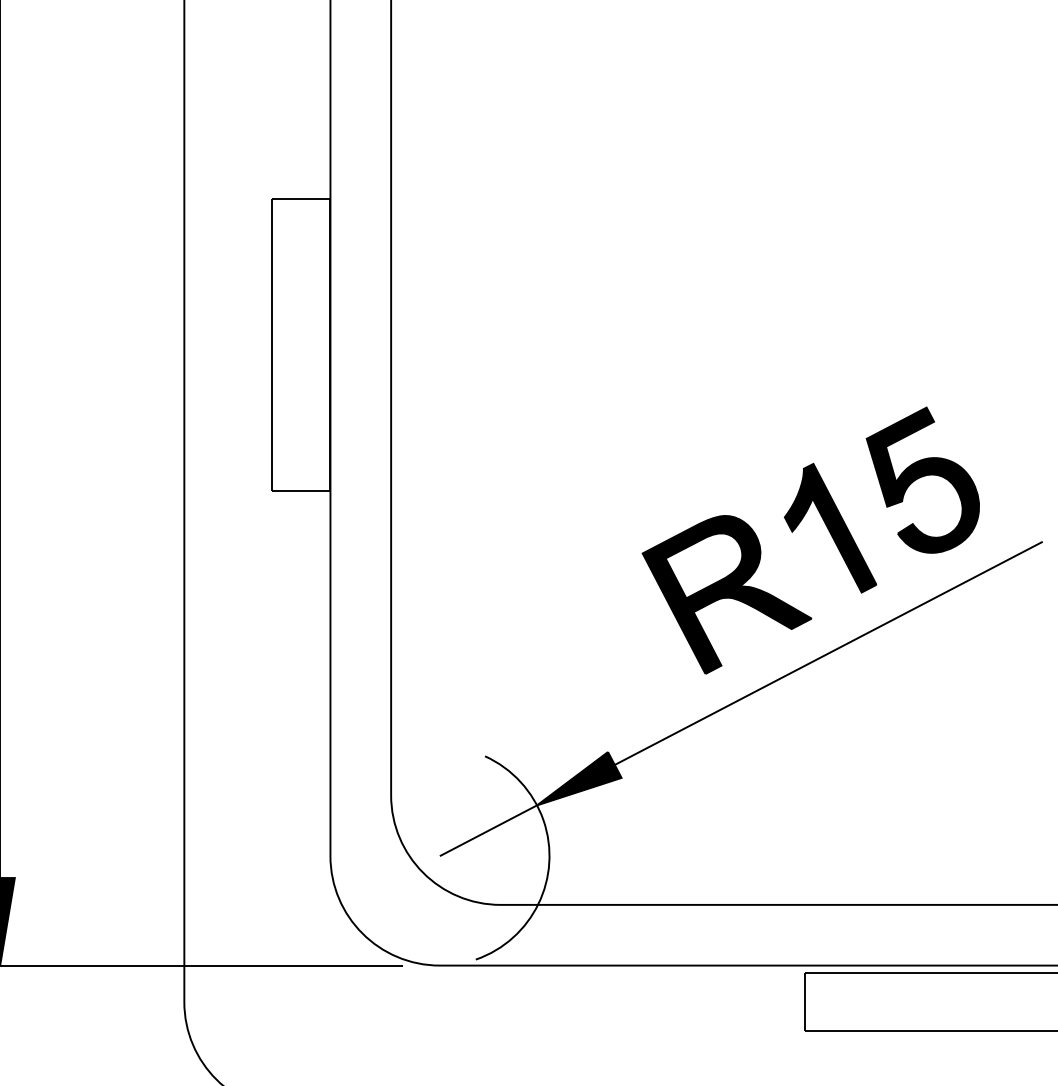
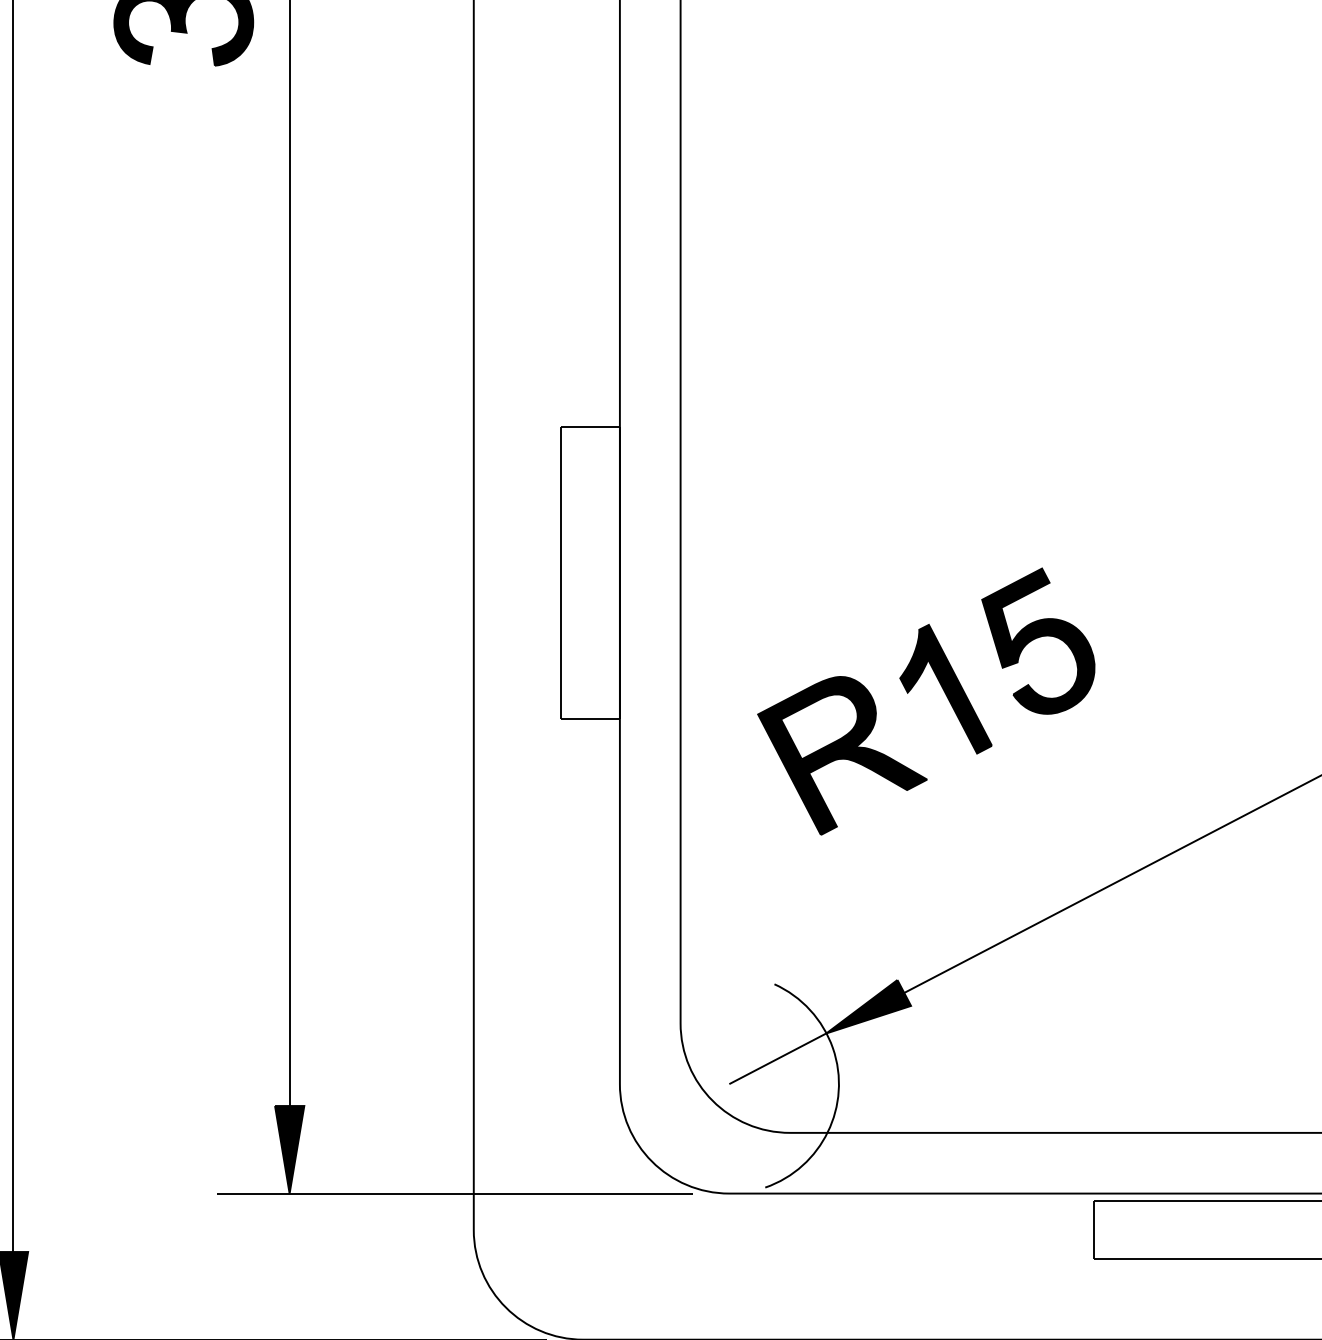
part: (798, 526) -> (913, 687), moved

